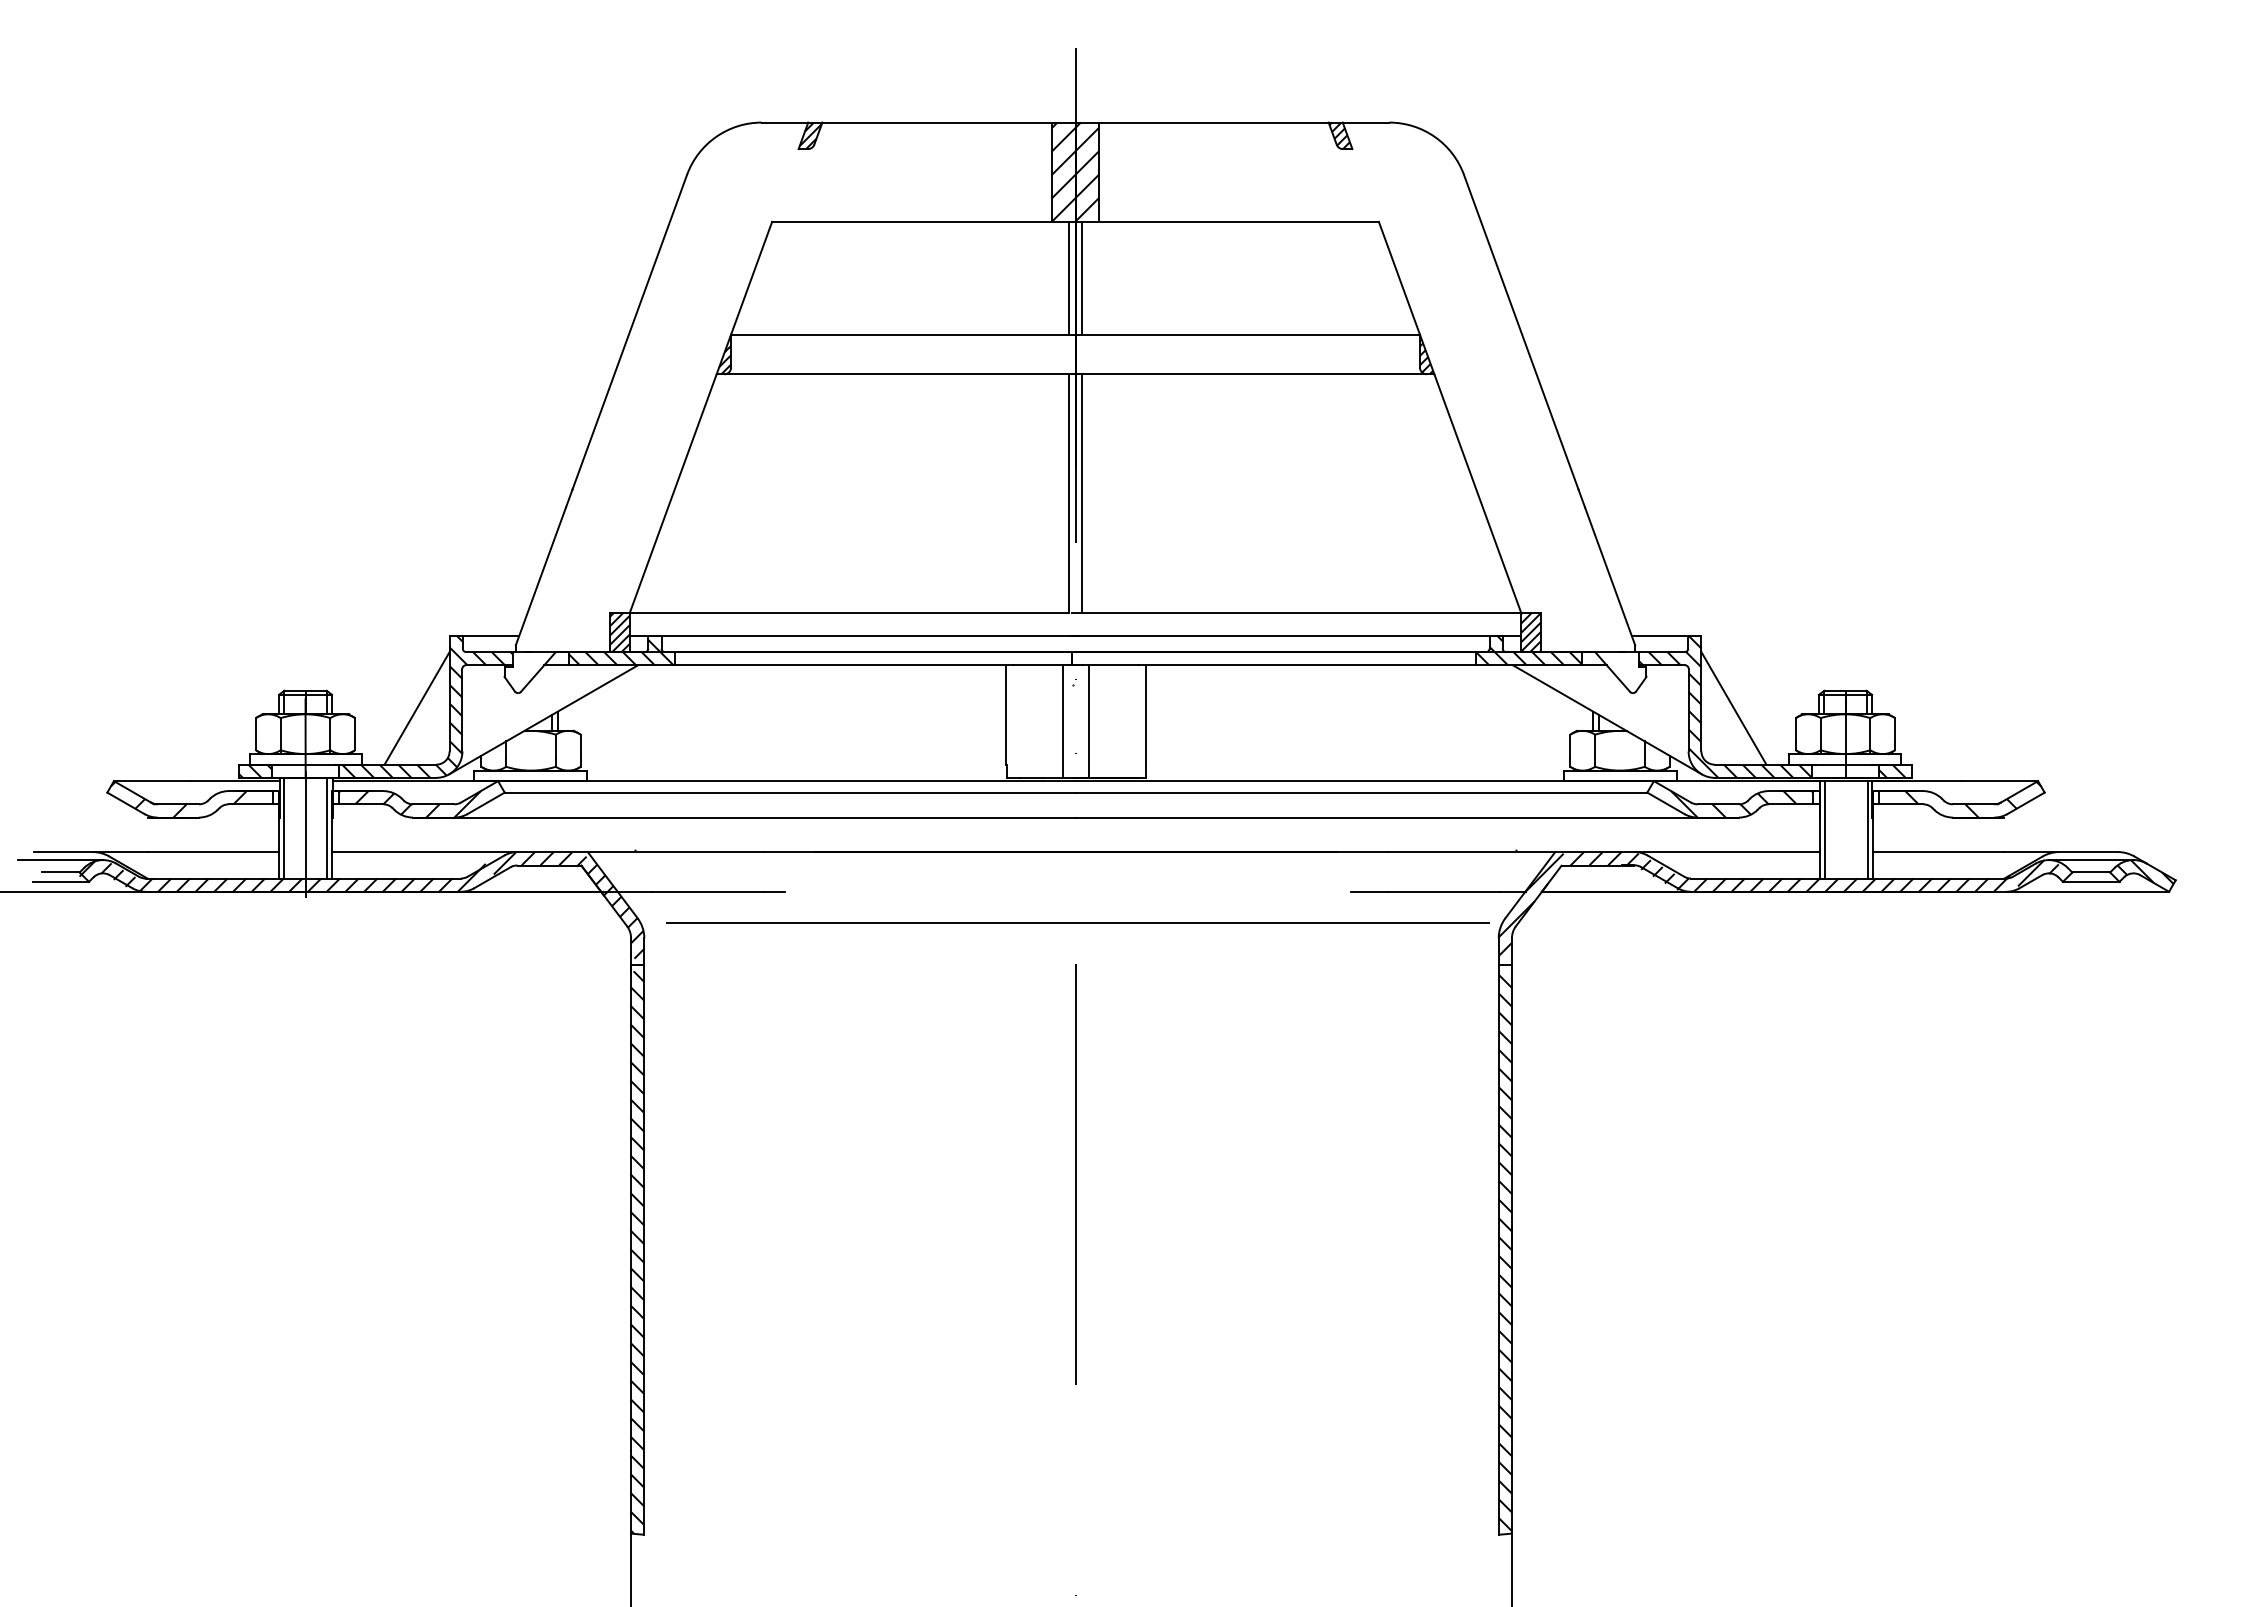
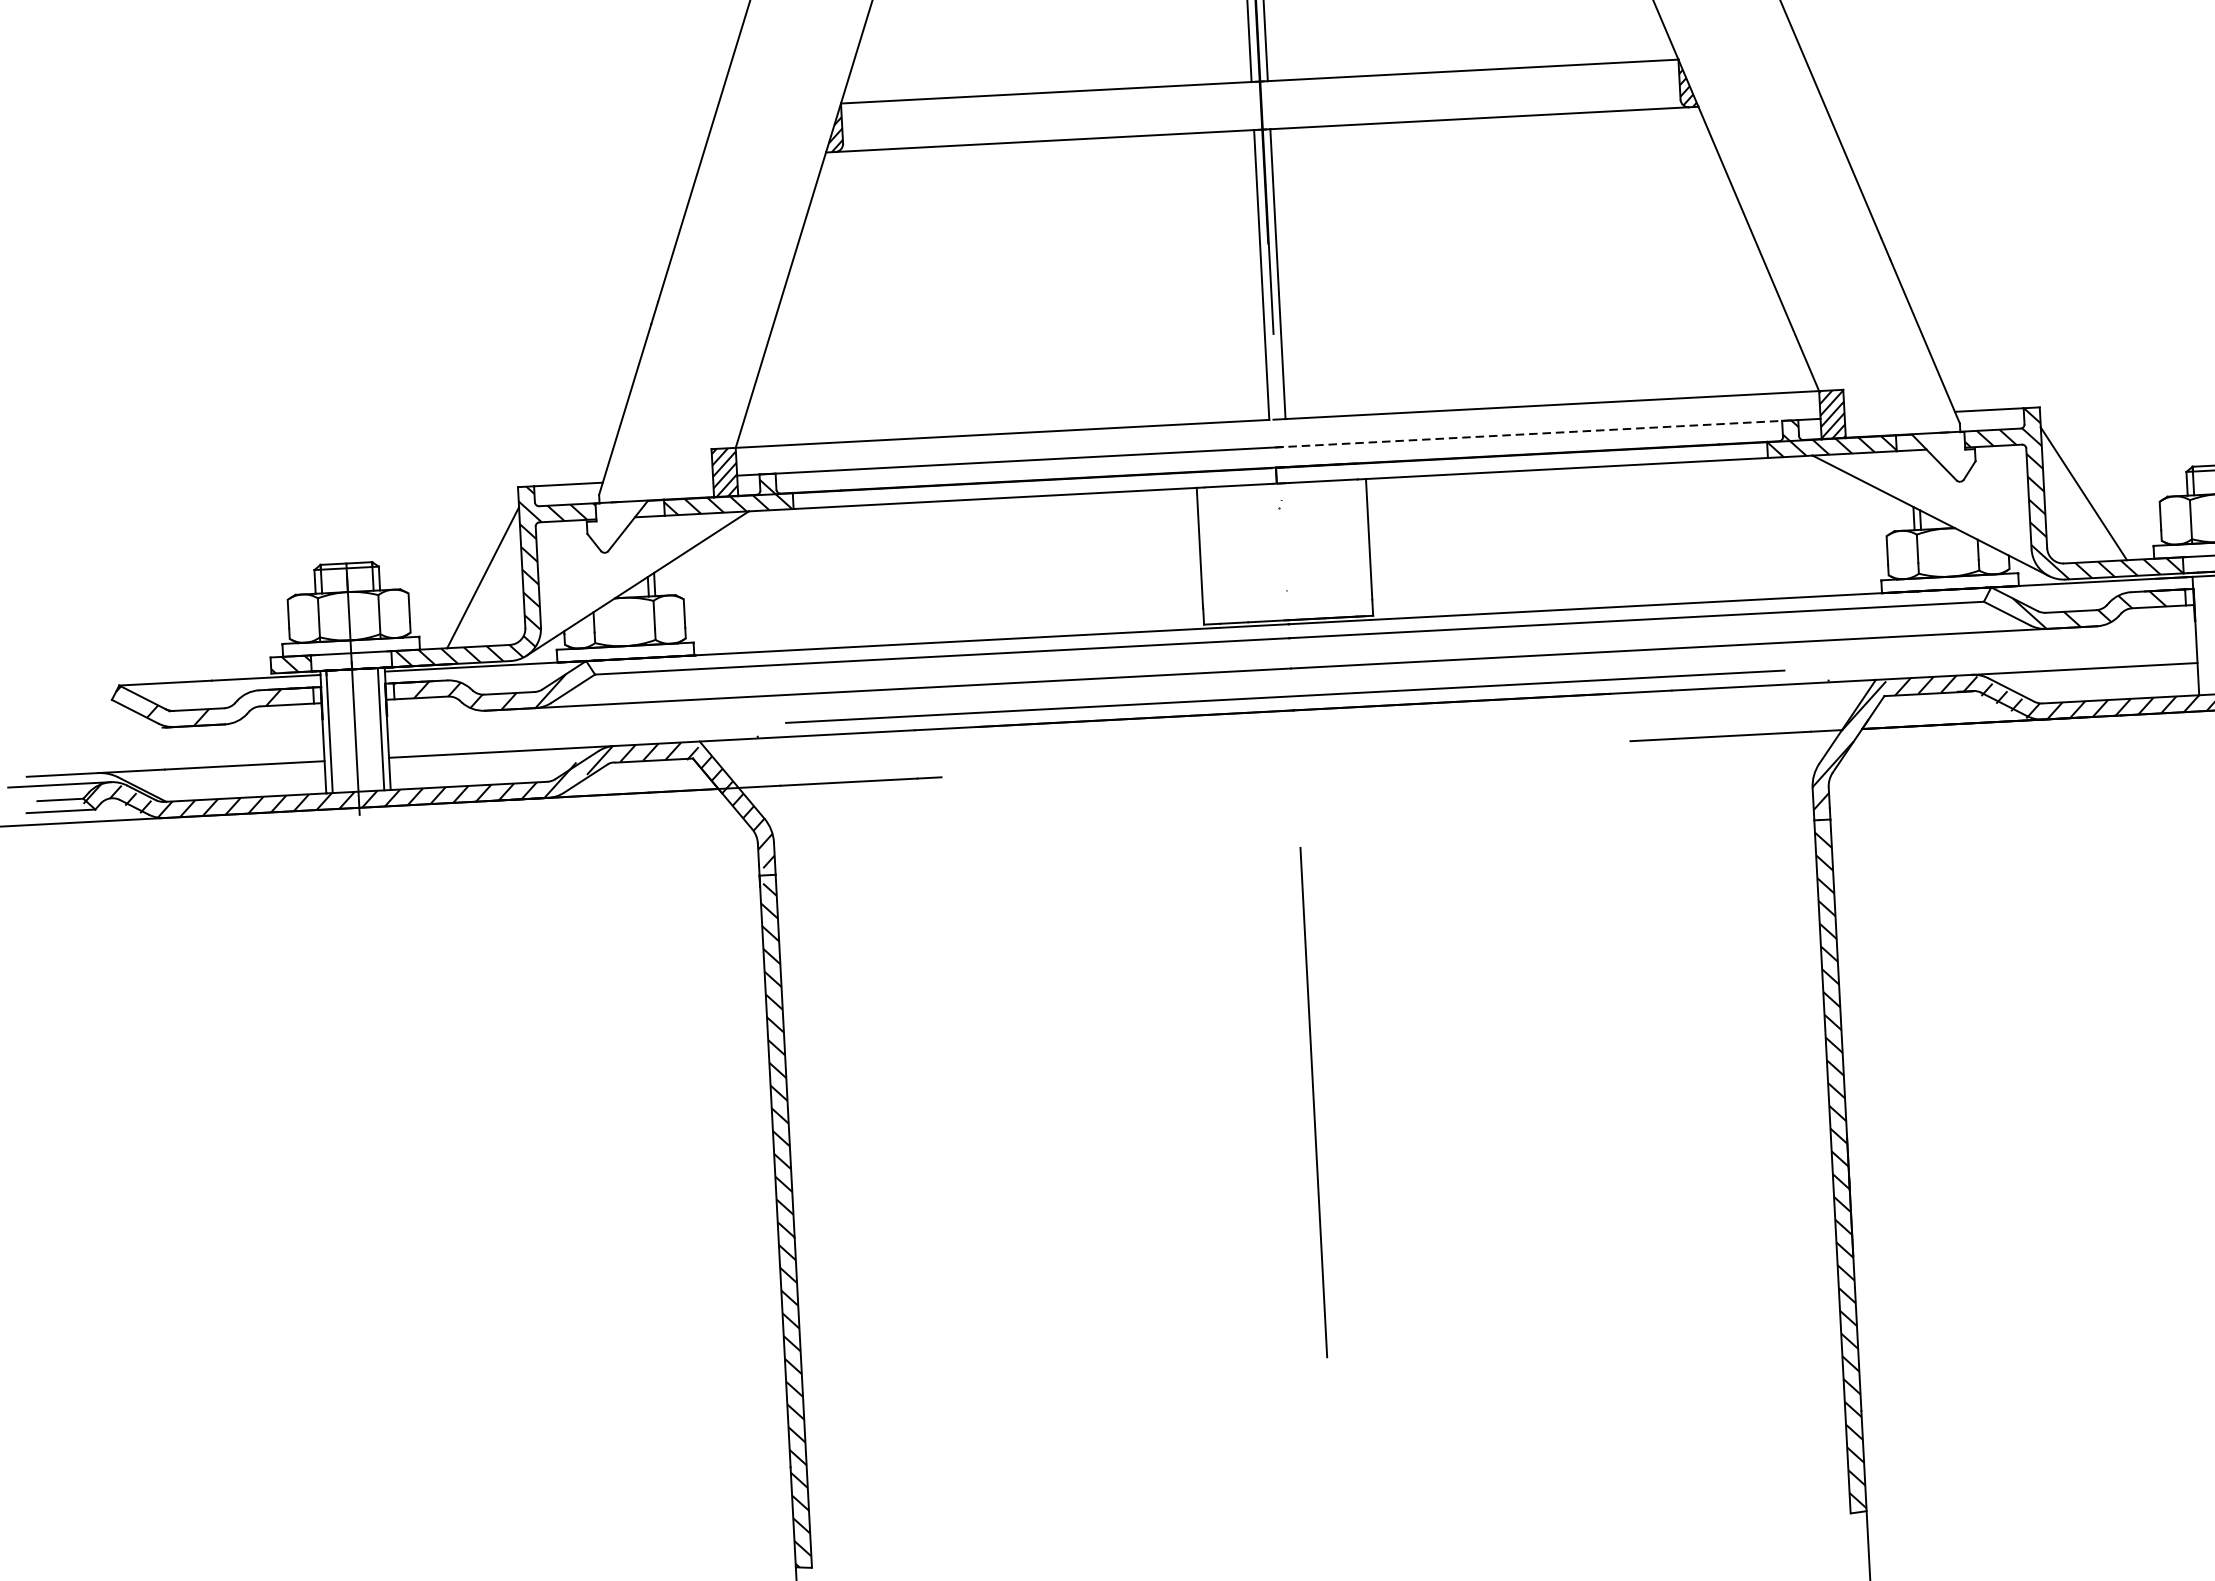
line: (1288, 635) -> (1537, 433), solid -> dashed
line: (1062, 721) -> (1268, 552), removed
line: (1089, 721) -> (1301, 550), removed
line: (1825, 829) -> (2202, 635), removed
line: (1077, 922) -> (1284, 695), moved

